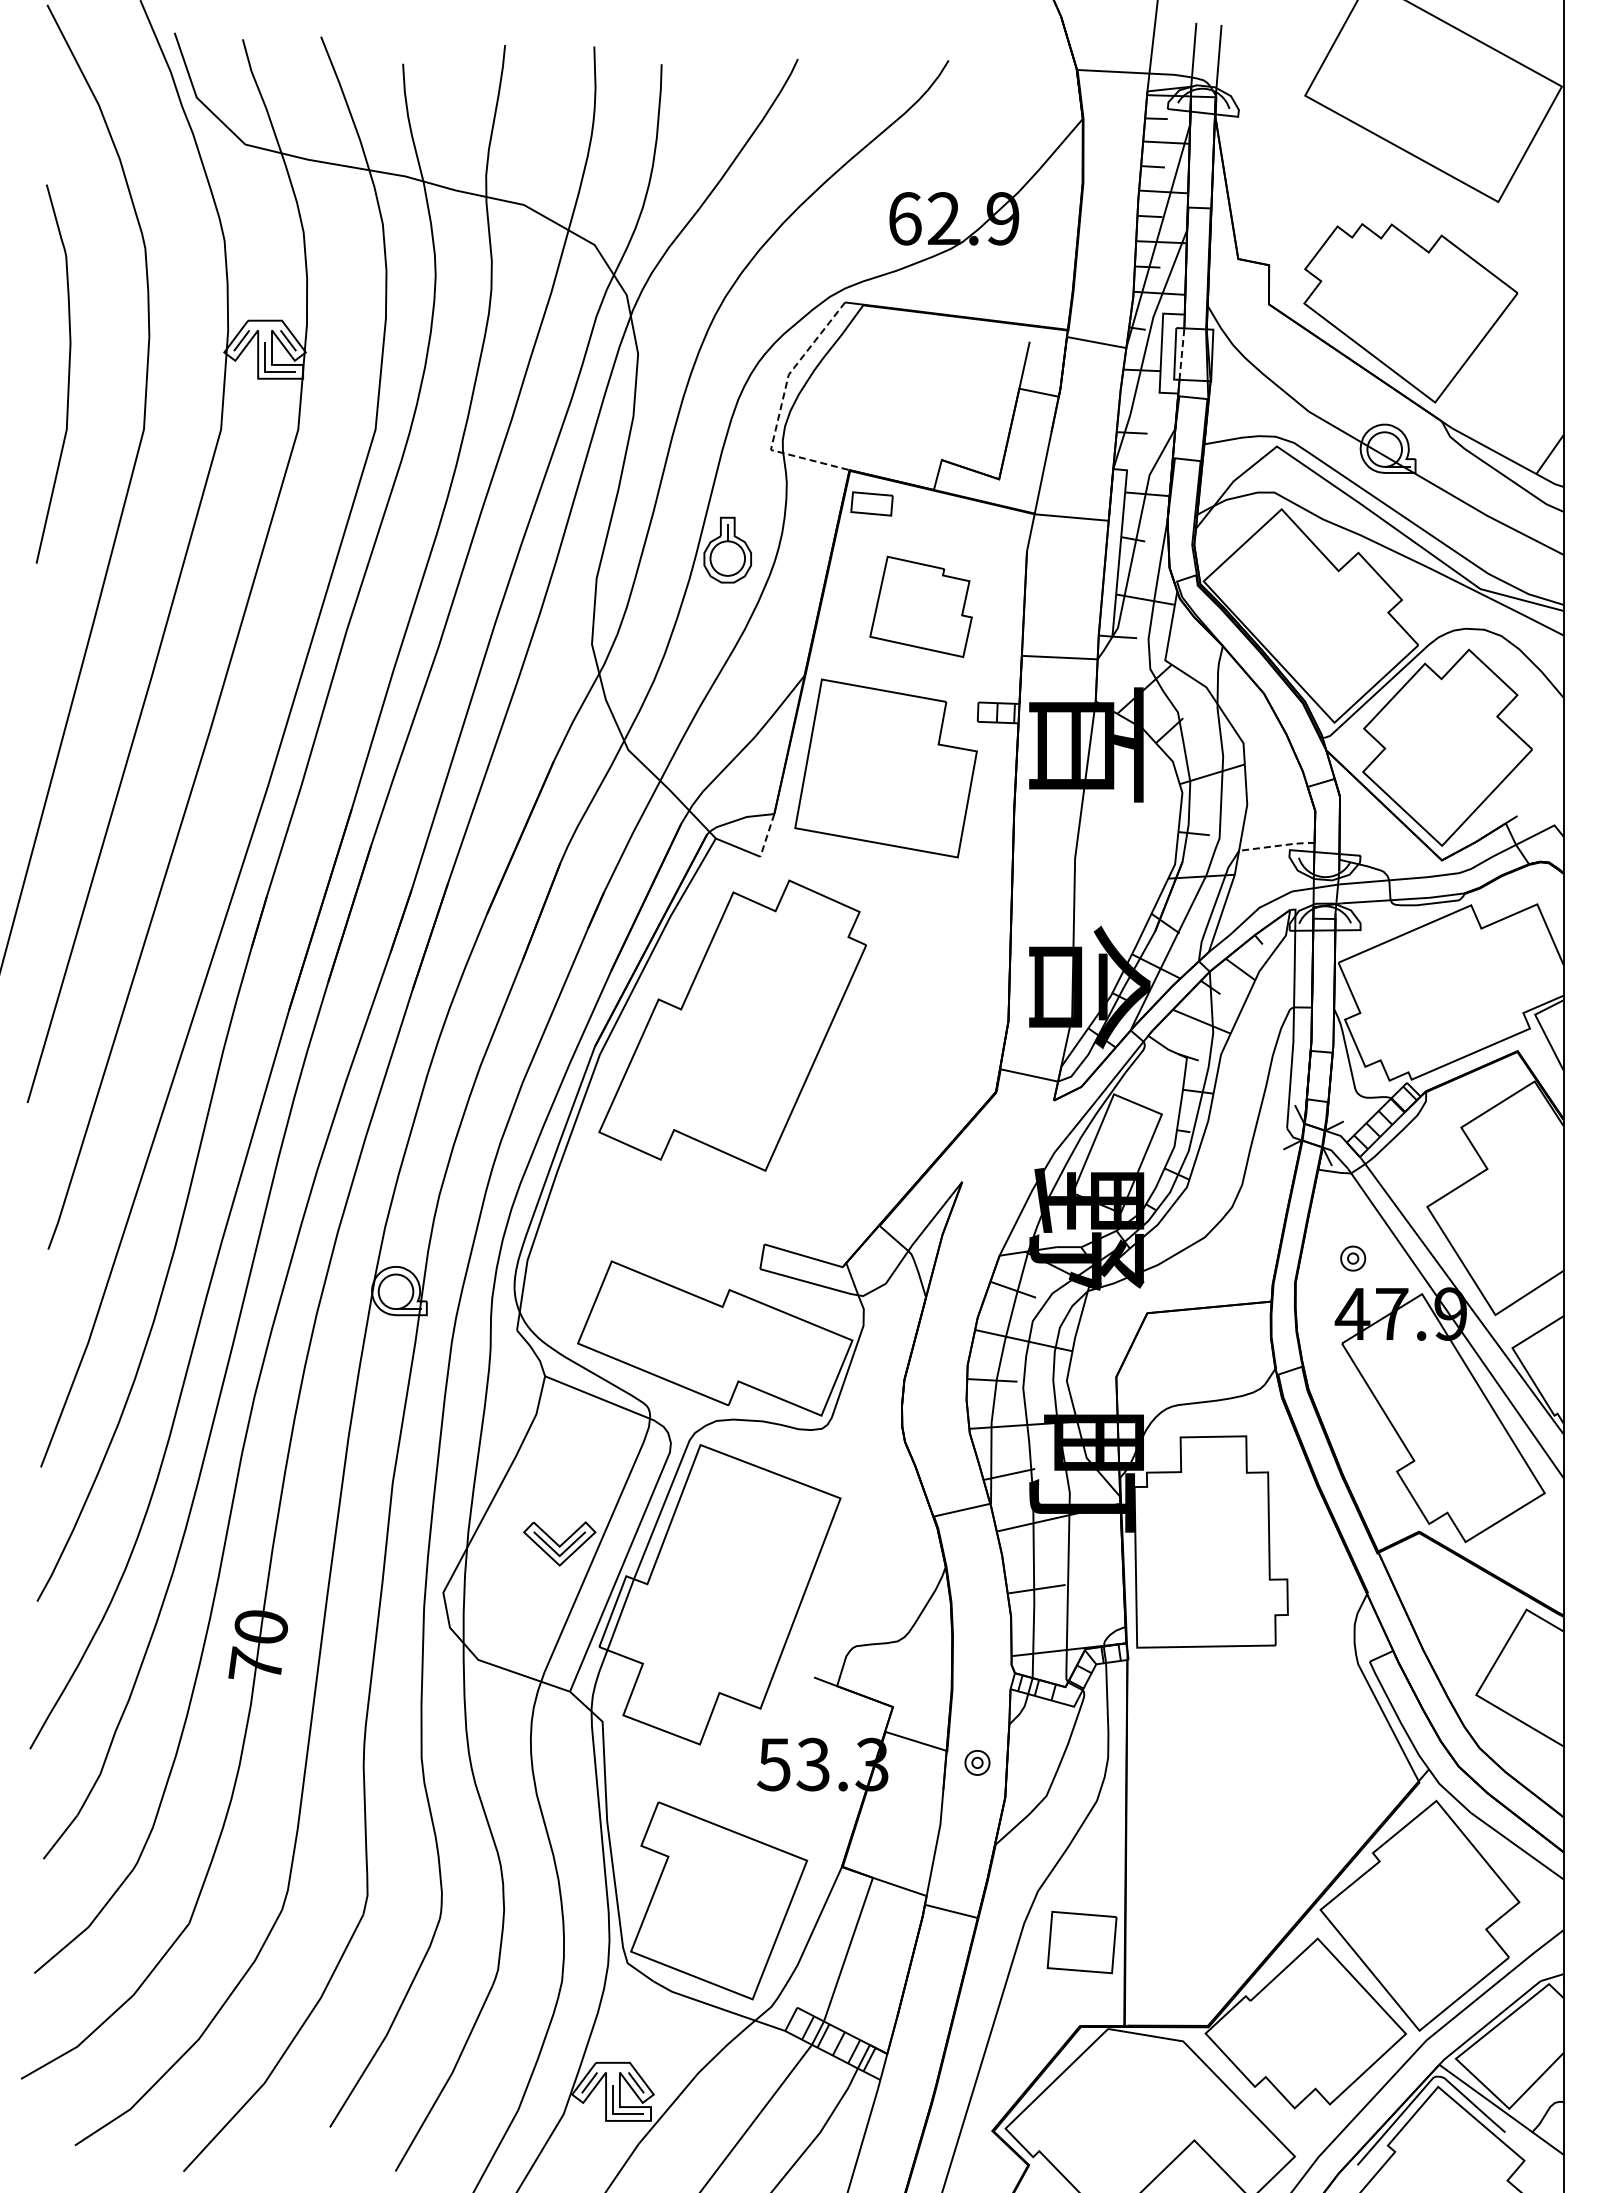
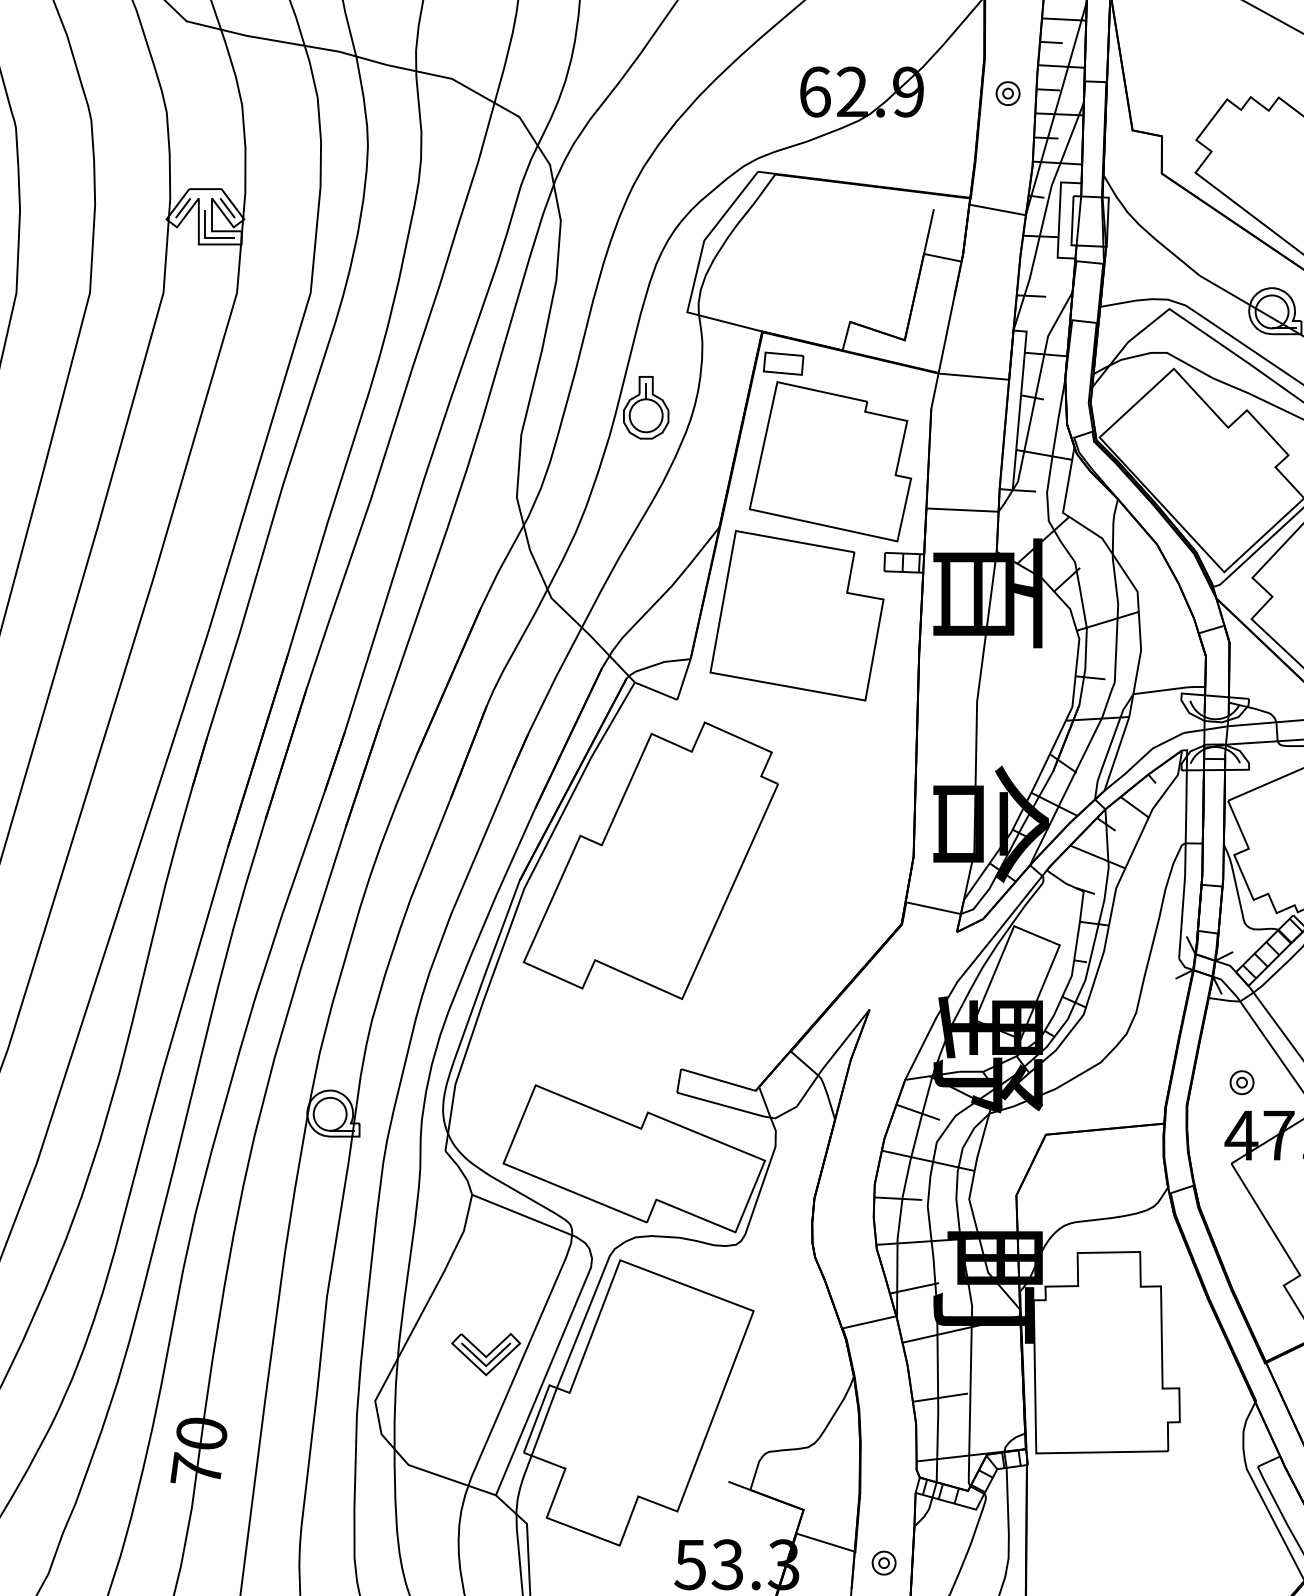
part: (1107, 220) -> (1007, 93), added
line: (1181, 354) -> (1078, 221), dashed -> solid
line: (780, 407) -> (696, 271), dashed -> solid
part: (920, 606) -> (829, 461), size x1.67
line: (767, 835) -> (684, 679), dashed -> solid
line: (1278, 845) -> (1170, 689), dashed -> solid

